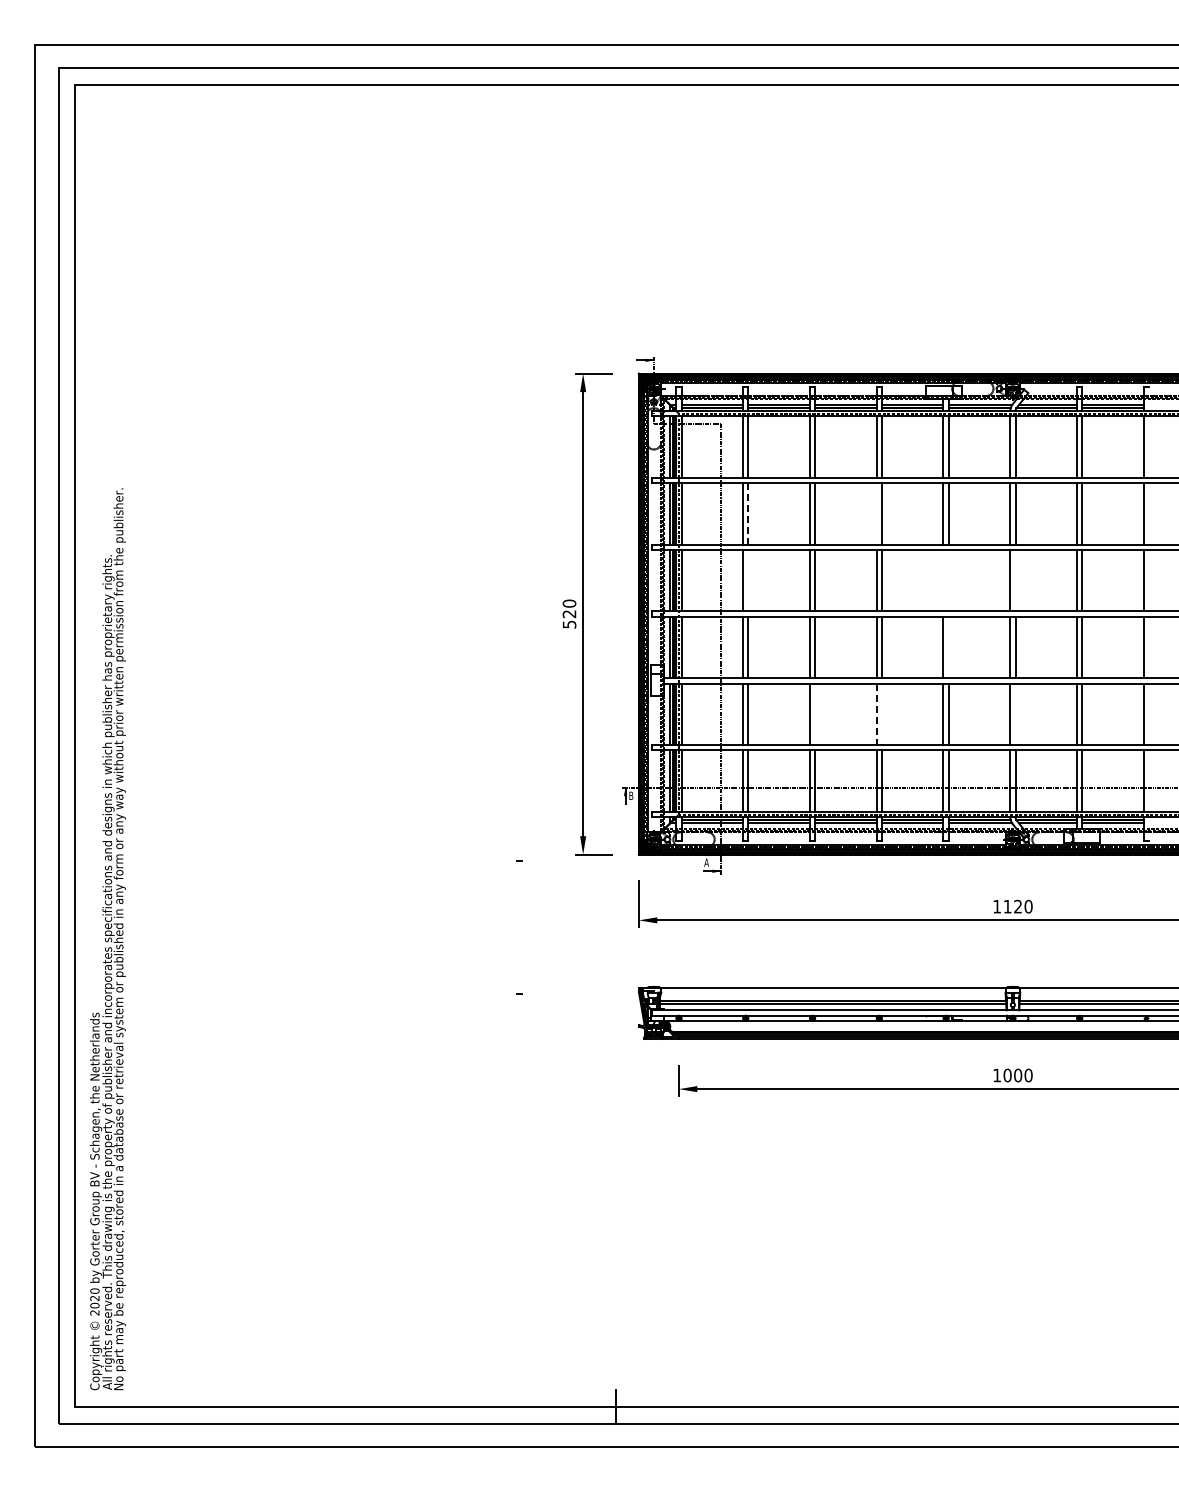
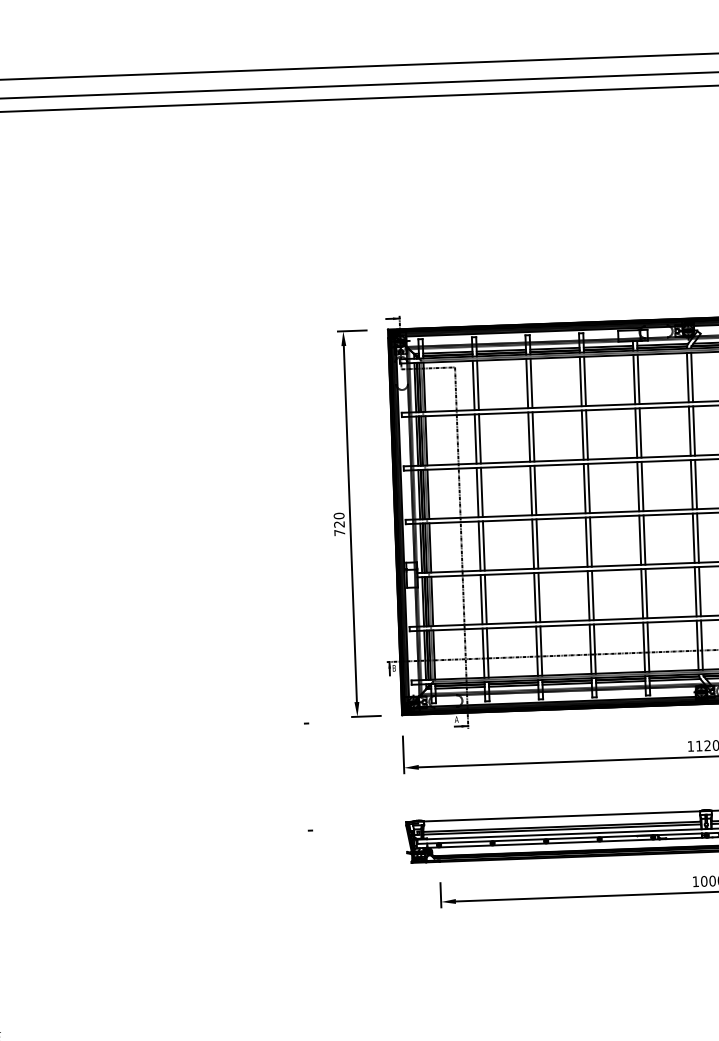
line: (748, 513) -> (479, 438), dashed -> solid
line: (876, 513) -> (582, 434), added
line: (748, 580) -> (481, 492), added
line: (943, 580) -> (638, 486), added
line: (948, 580) -> (642, 486), added
line: (1015, 580) -> (695, 484), added
text: (569, 624) -> (339, 532), 520 -> 720
line: (948, 647) -> (644, 540), added
line: (815, 714) -> (539, 597), added
line: (876, 714) -> (588, 595), dashed -> solid
line: (882, 714) -> (593, 595), added
line: (1015, 714) -> (699, 591), added

